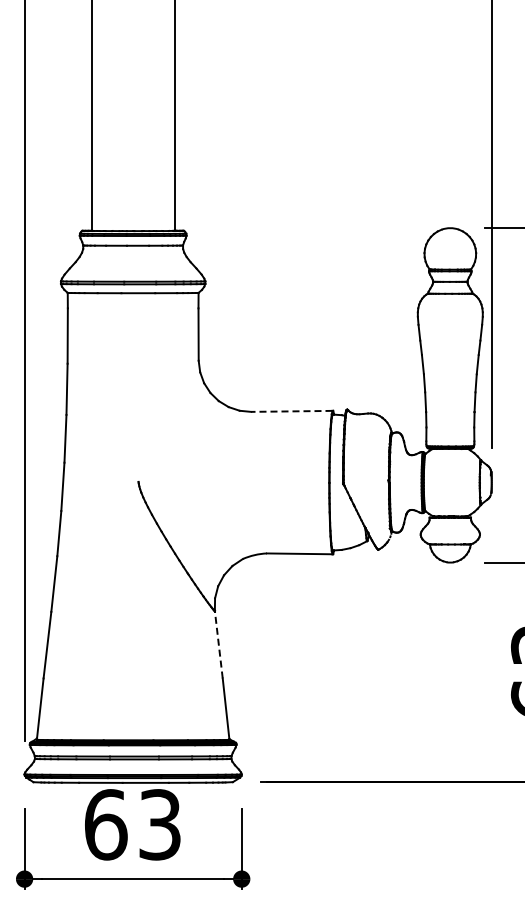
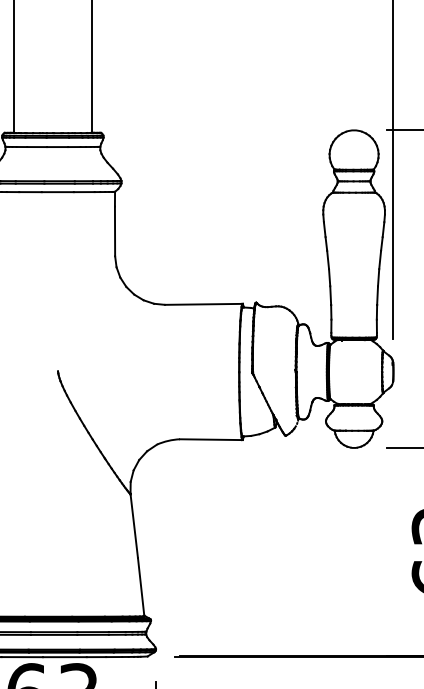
line: (291, 411) -> (203, 304), dashed -> solid
line: (218, 644) -> (133, 525), dashed -> solid

